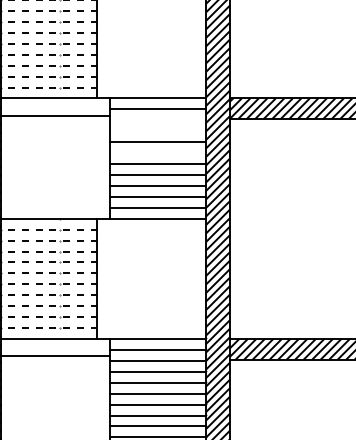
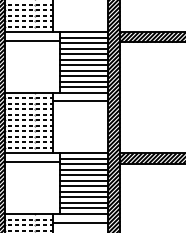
line: (157, 121) -> (83, 43), added
line: (157, 131) -> (83, 48), added
line: (157, 152) -> (83, 59), added
line: (151, 236) -> (80, 101), added

